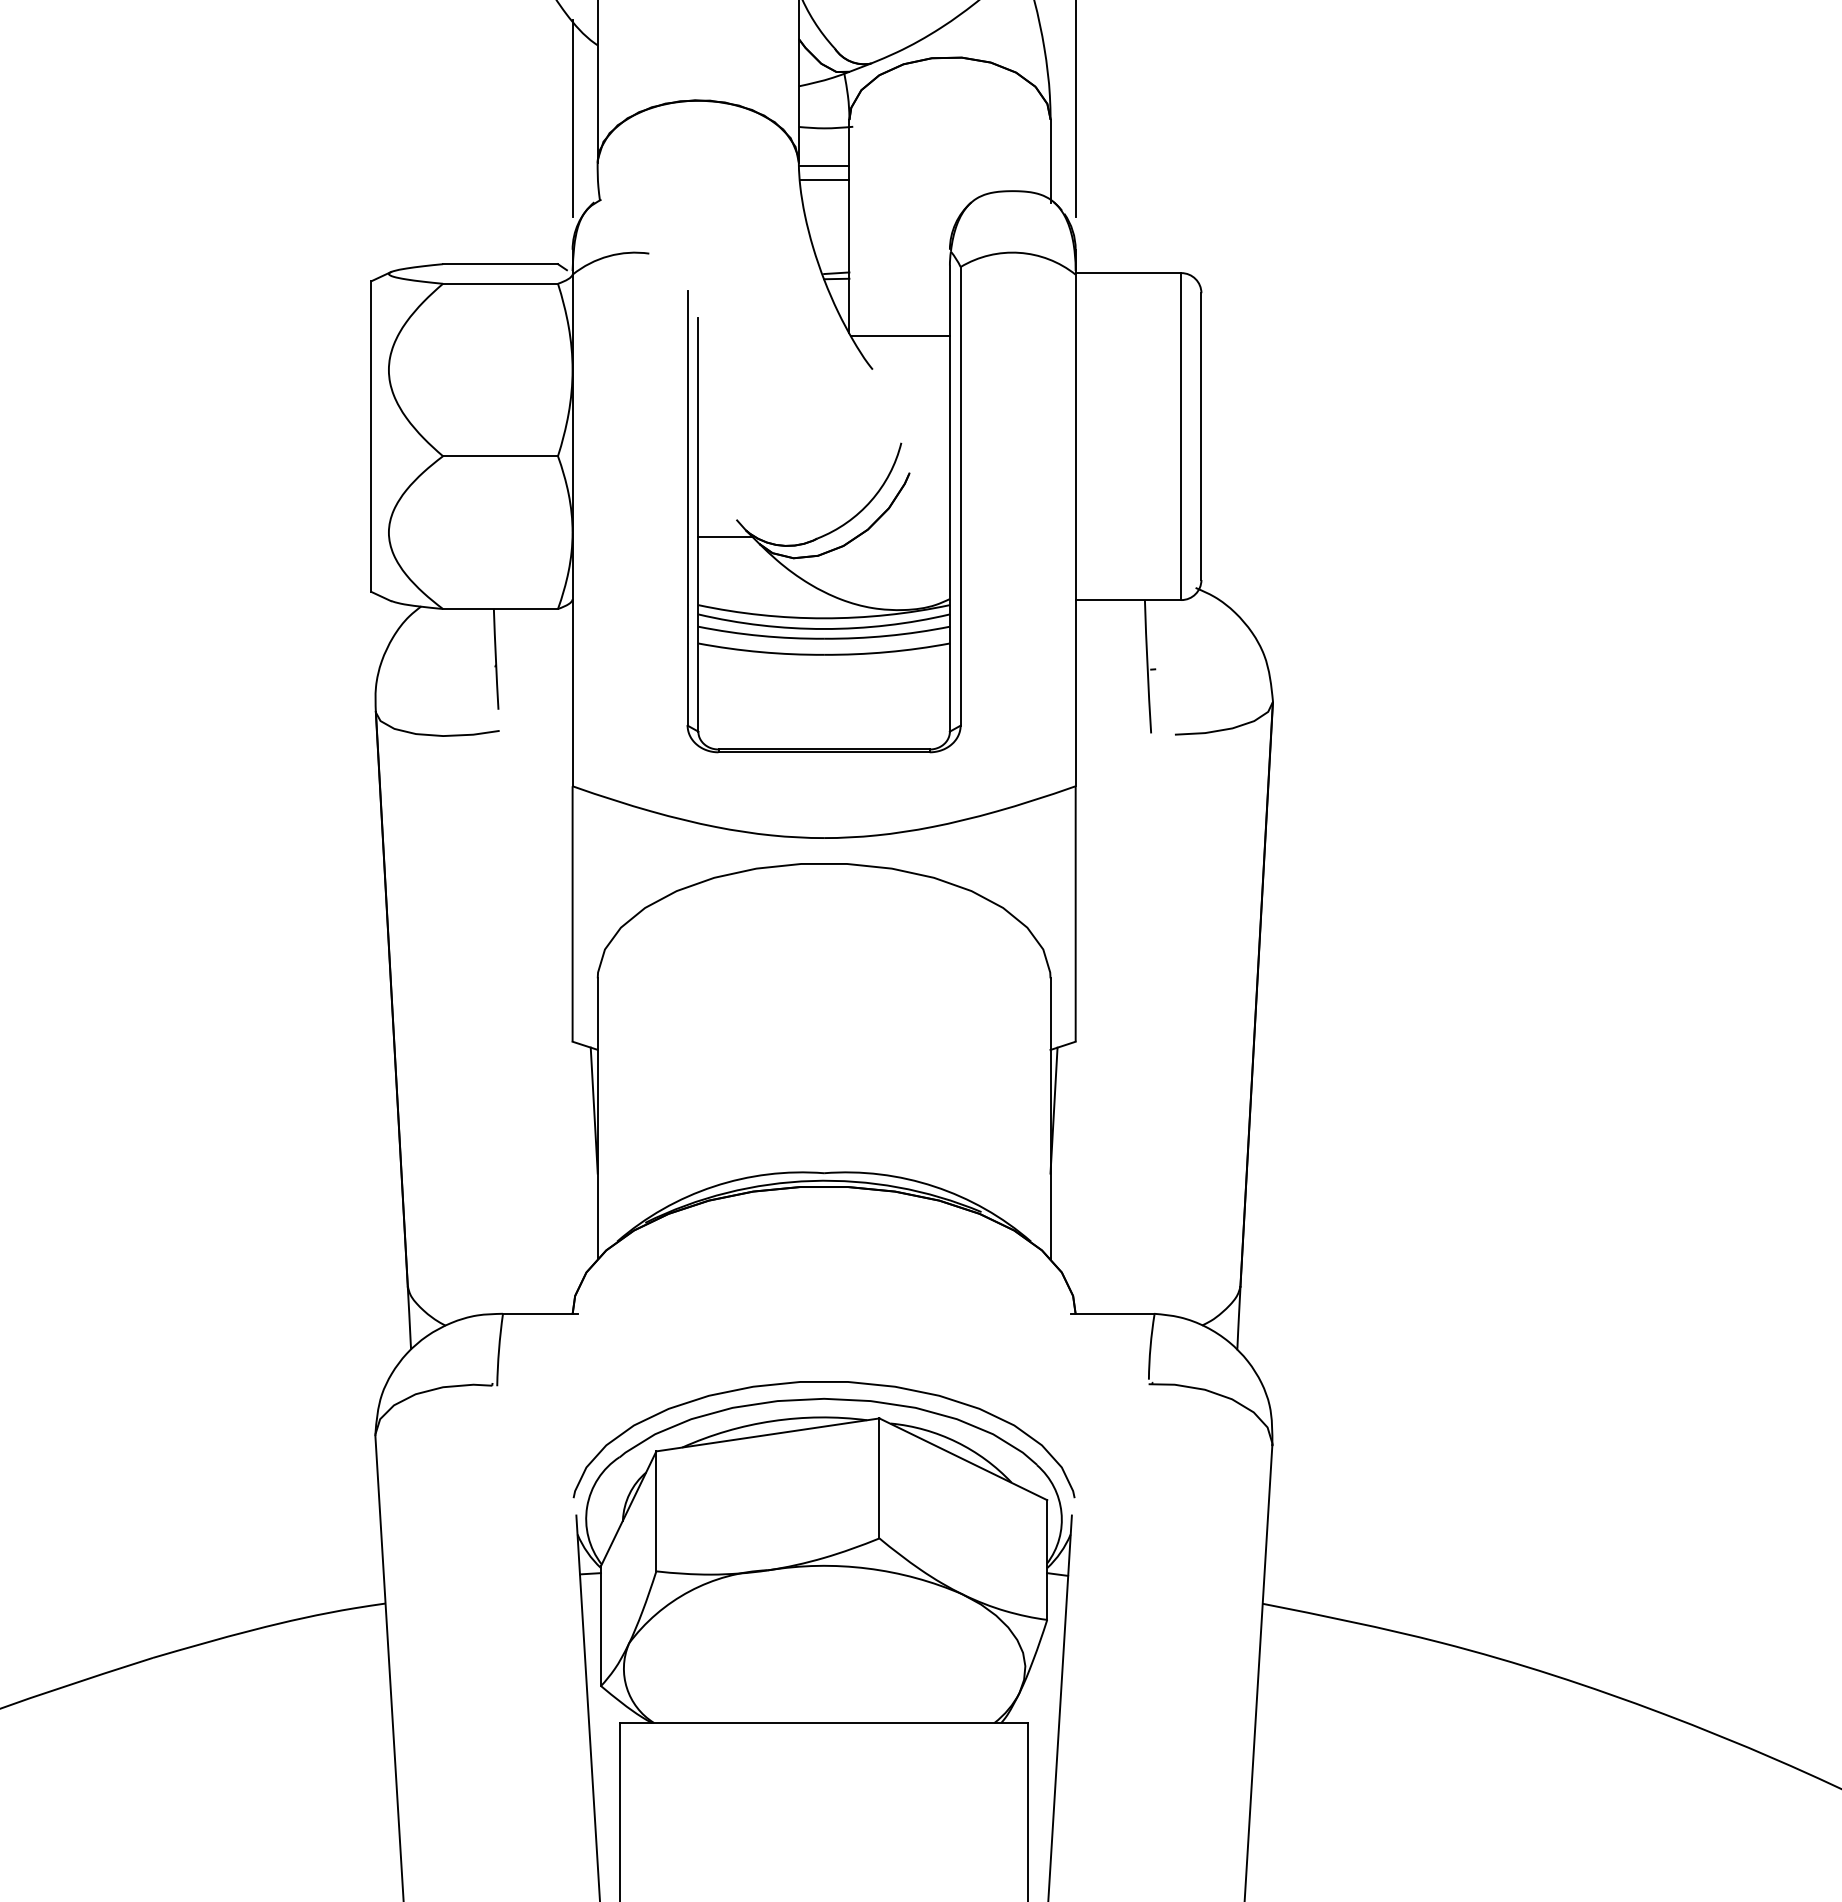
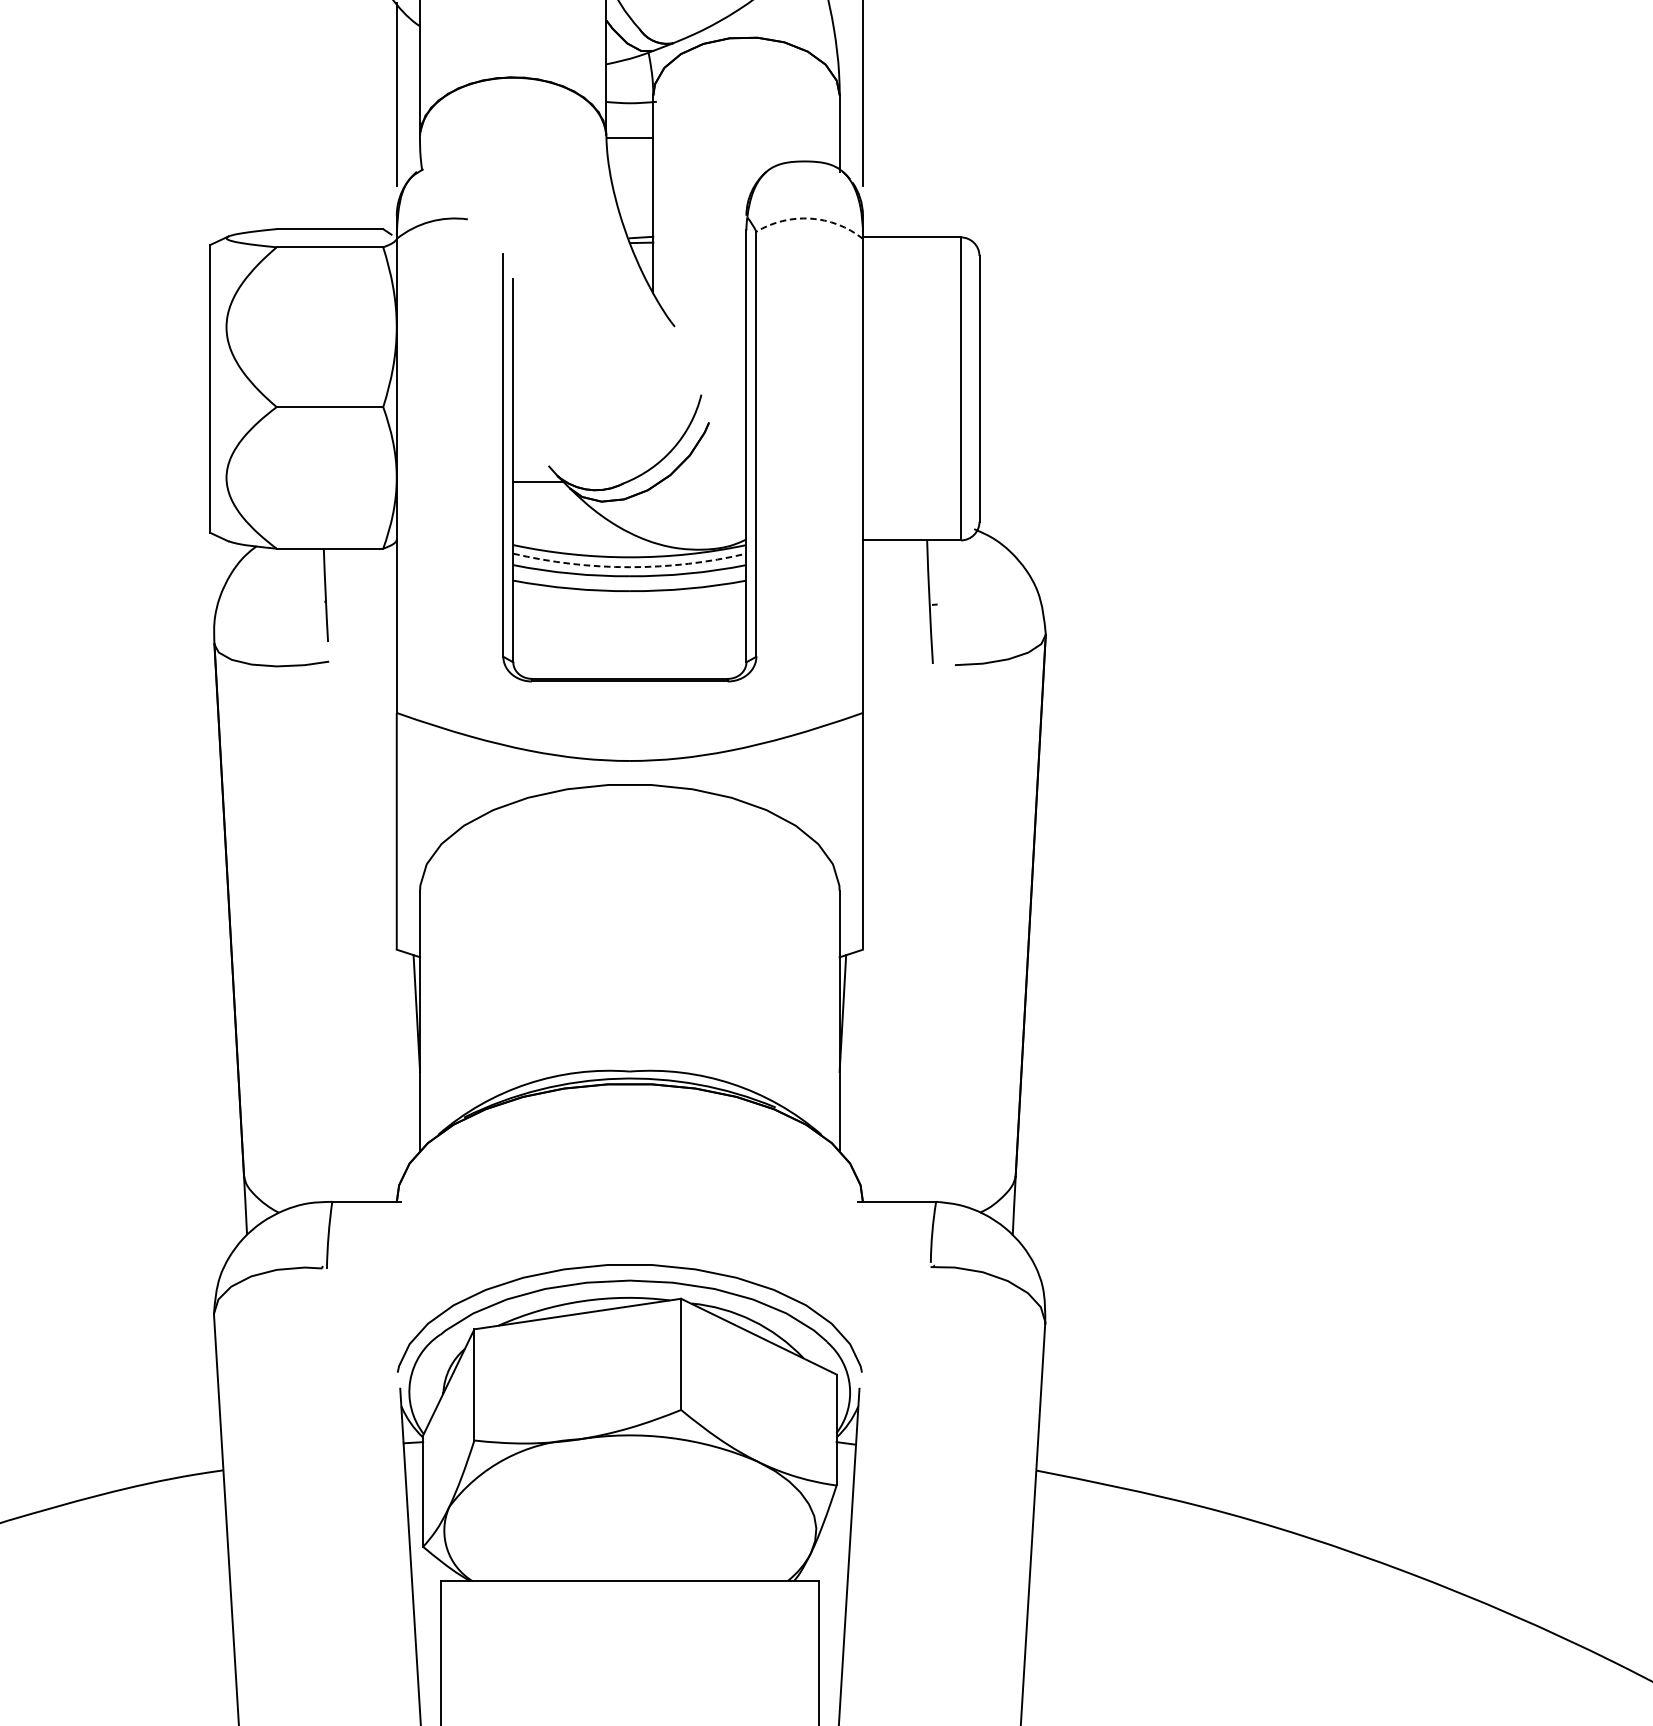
line: (824, 180) -> (630, 151), removed
arc: (1019, 252) -> (810, 218), solid -> dashed
line: (899, 335) -> (699, 295), removed
arc: (824, 629) -> (630, 567), solid -> dashed

